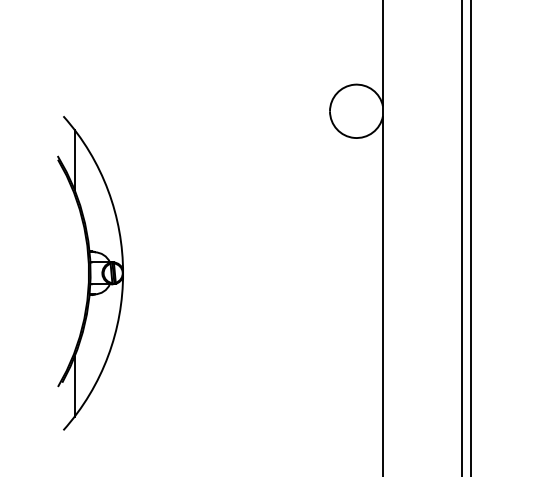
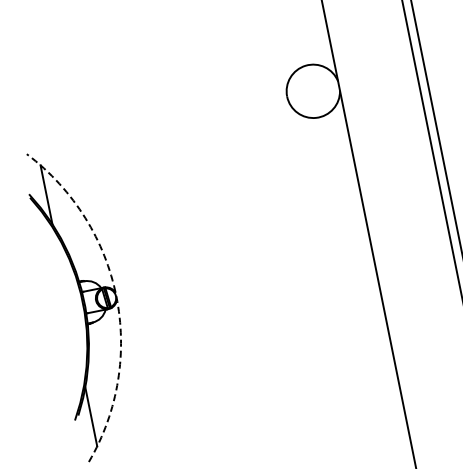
arc: (123, 273) -> (116, 296), solid -> dashed

